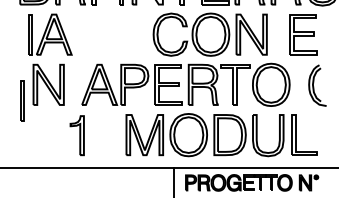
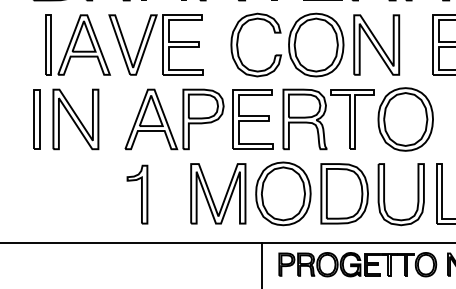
part: (102, 34) -> (155, 44), added
line: (21, 100) -> (35, 118), moved
part: (76, 135) -> (136, 194), moved

